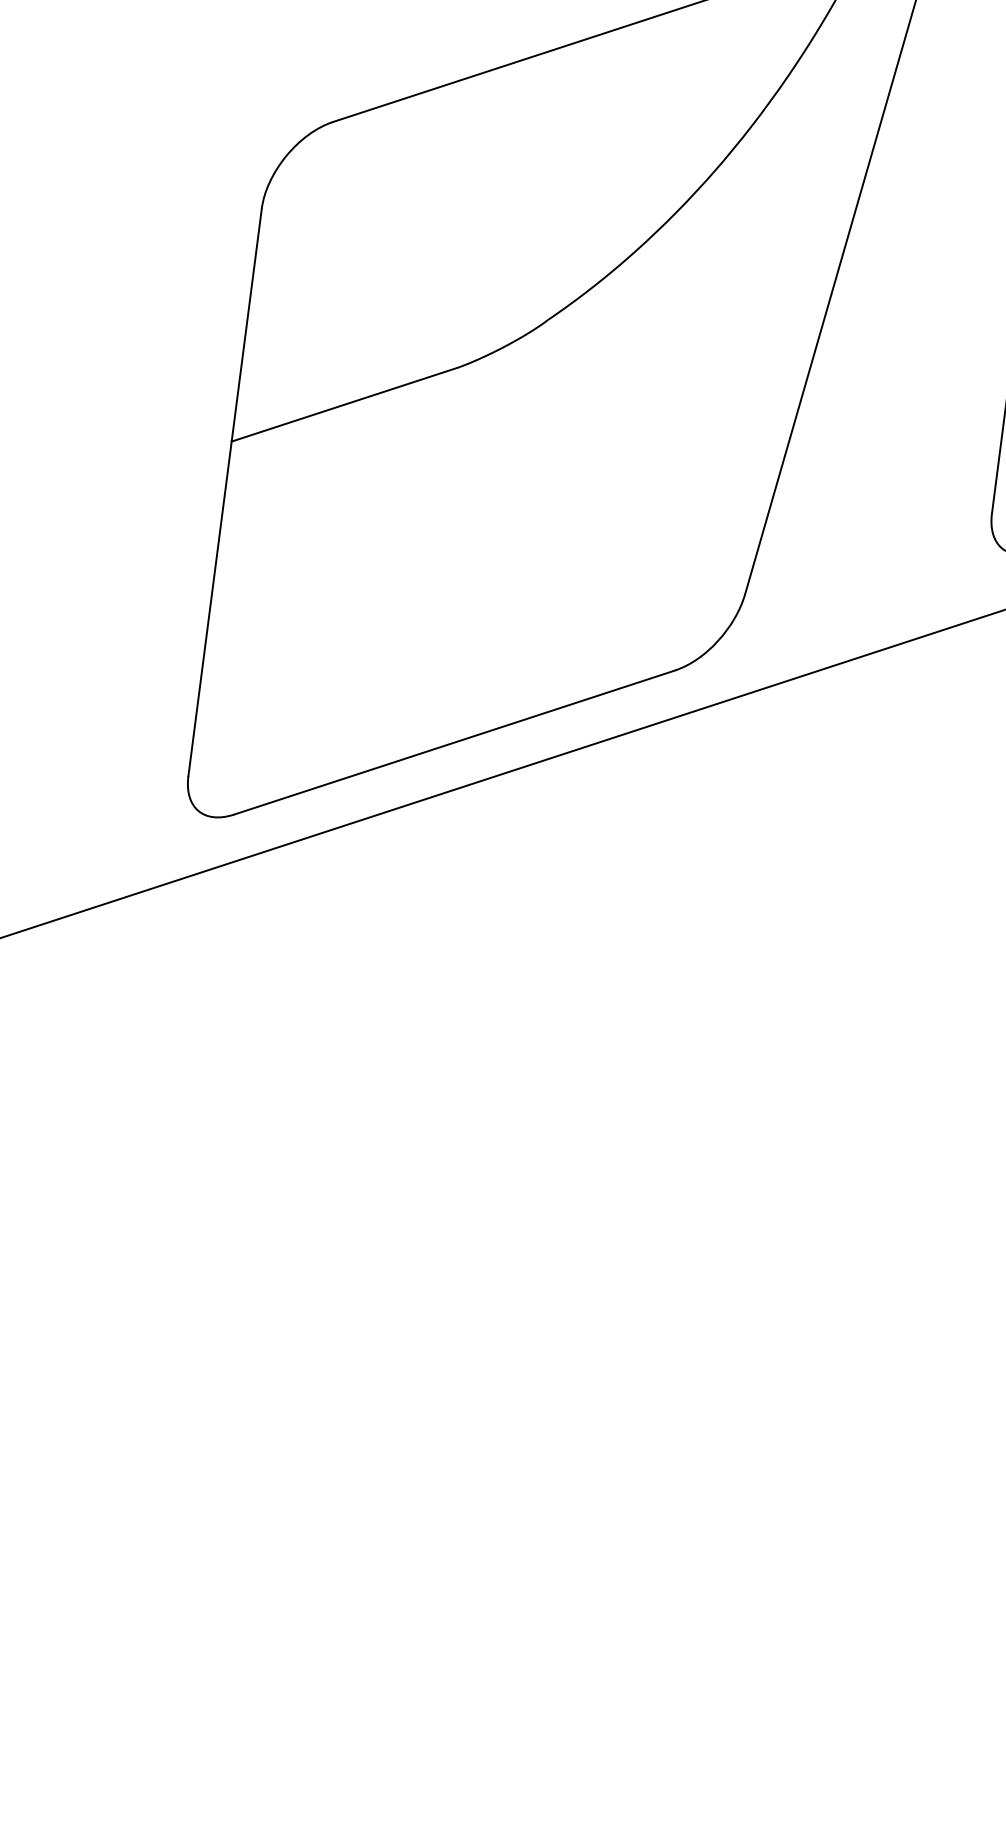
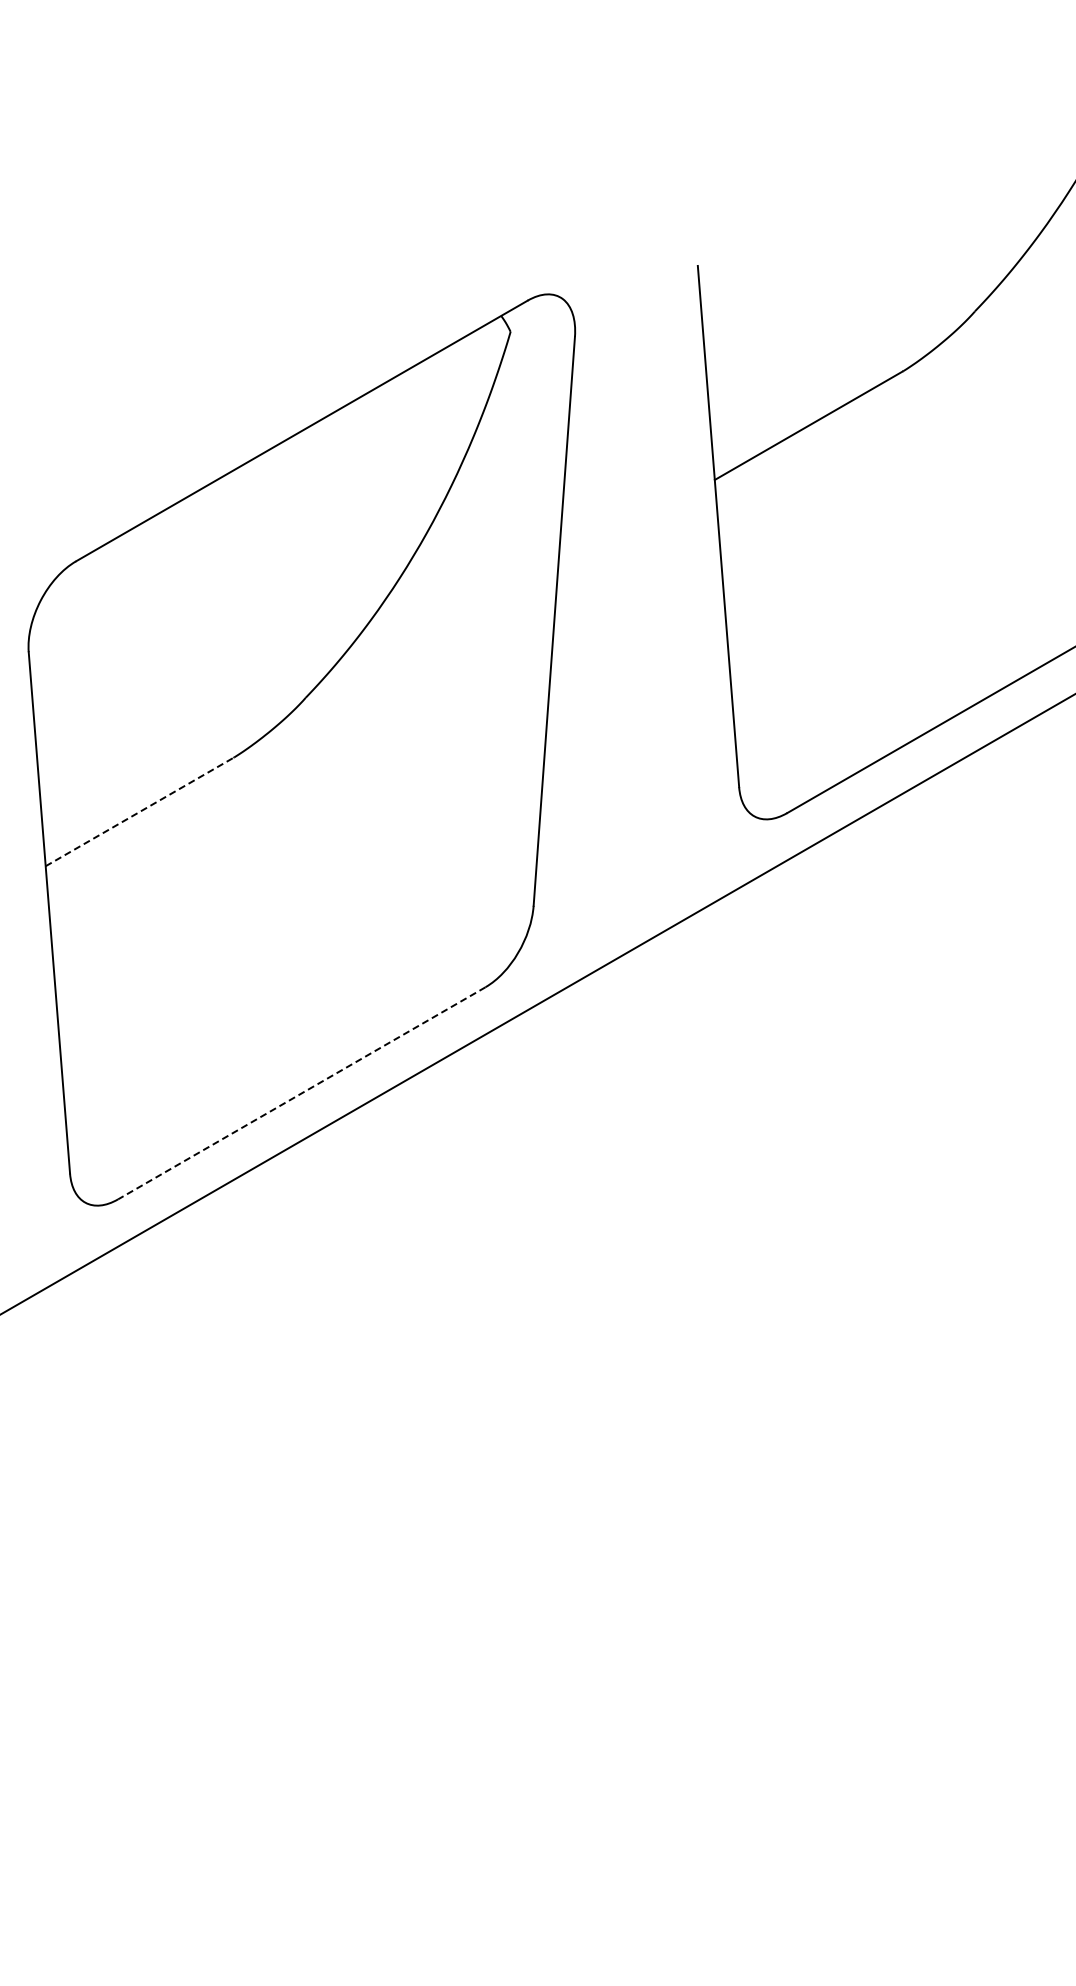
line: (344, 404) -> (139, 811), solid -> dashed
line: (454, 742) -> (301, 1093), solid -> dashed

